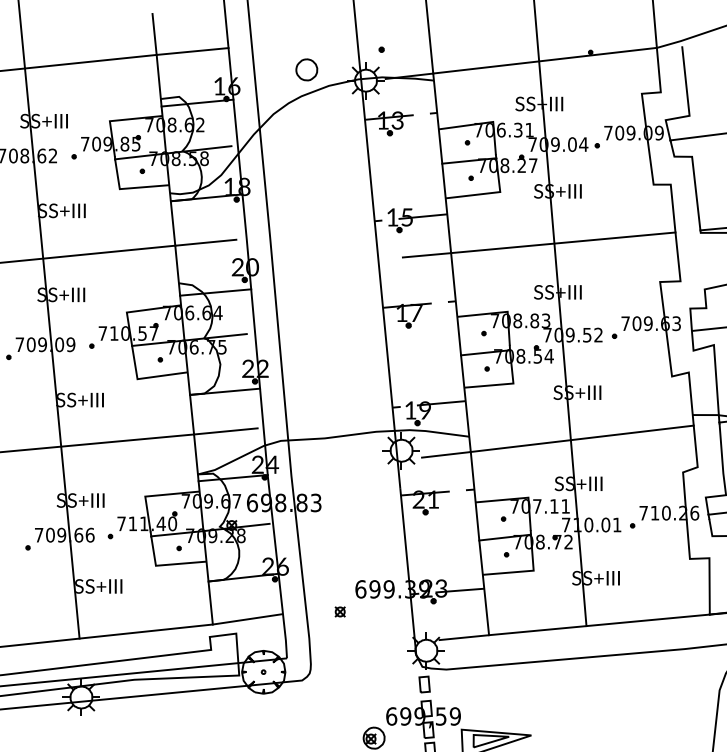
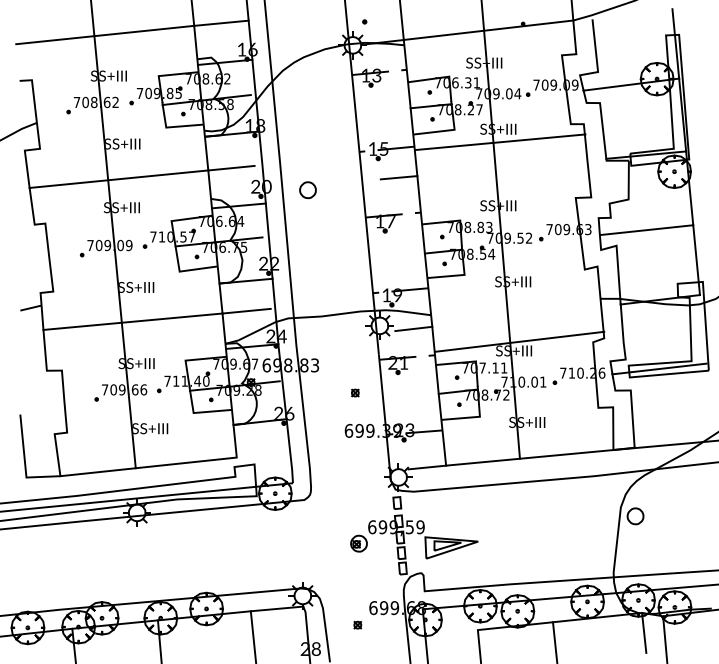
part: (306, 70) -> (307, 190), moved
line: (563, 243) -> (500, 142), moved
line: (581, 438) -> (519, 341), moved
part: (340, 611) -> (355, 392), moved
line: (246, 619) -> (262, 453), removed

